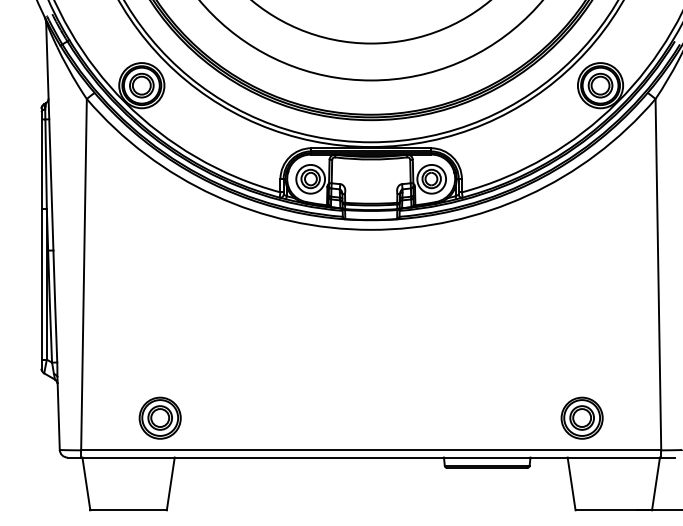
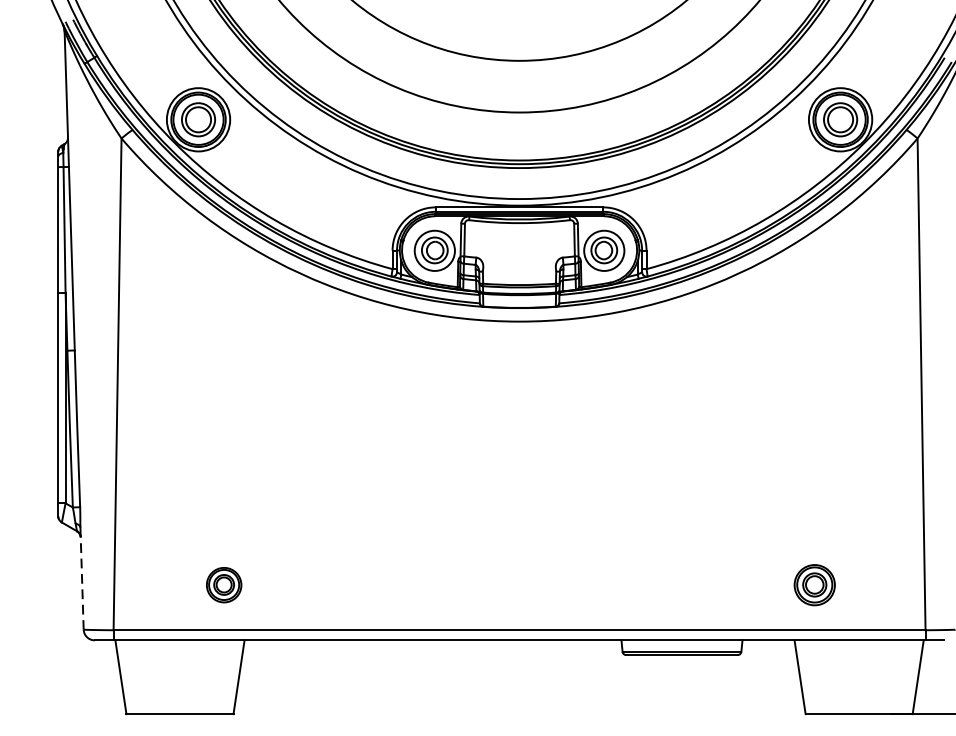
line: (58, 414) -> (81, 580), solid -> dashed
part: (159, 417) -> (223, 584), size x0.6
part: (581, 417) -> (813, 584), size x0.7

